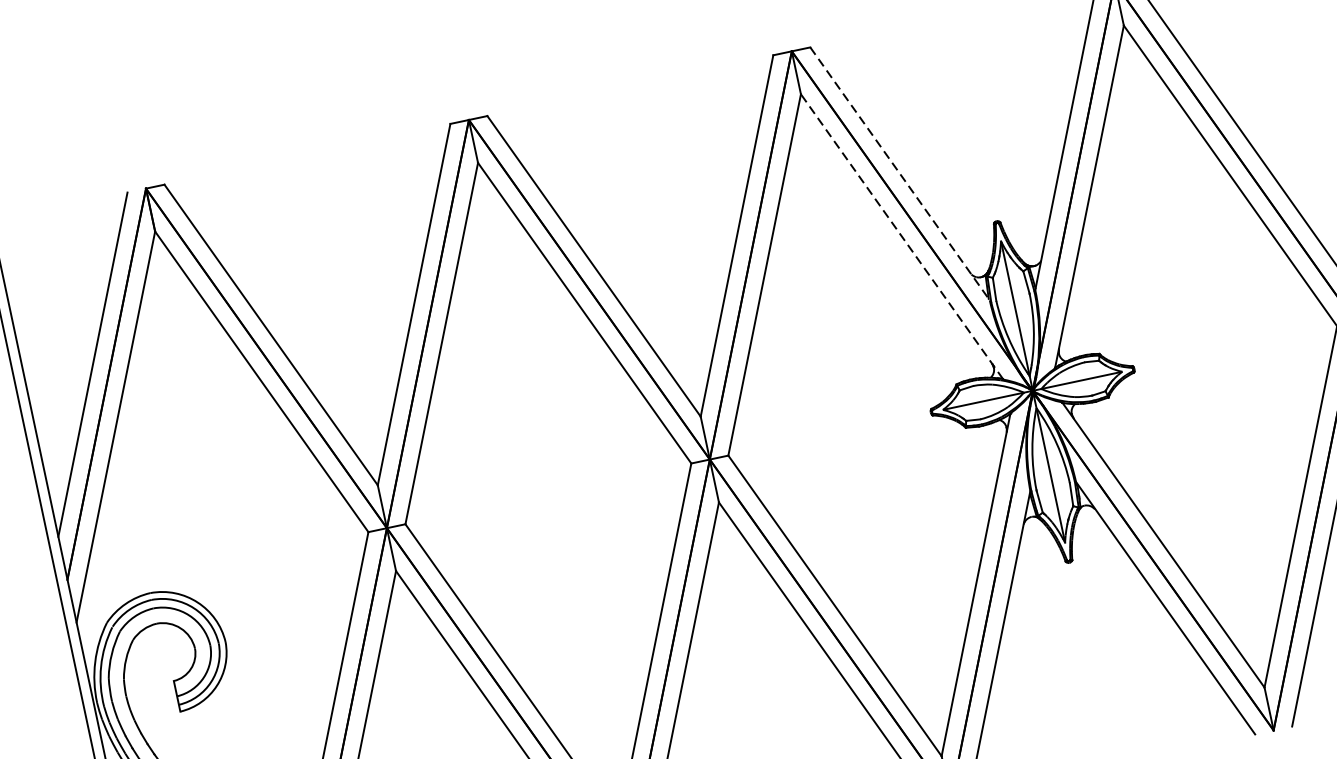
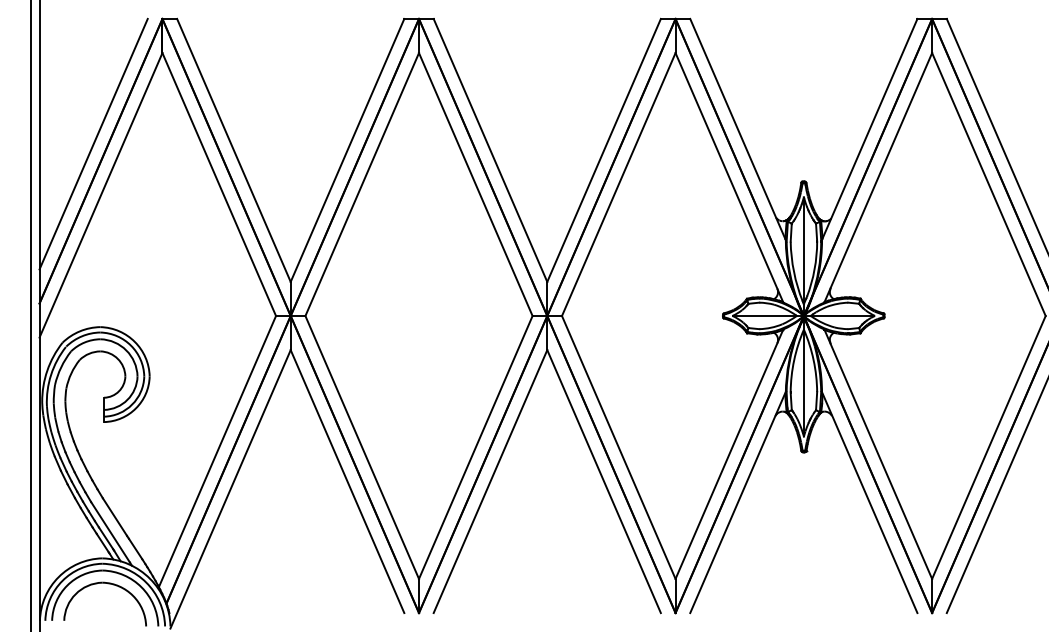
line: (900, 173) -> (738, 129), dashed -> solid
line: (902, 236) -> (729, 177), dashed -> solid

